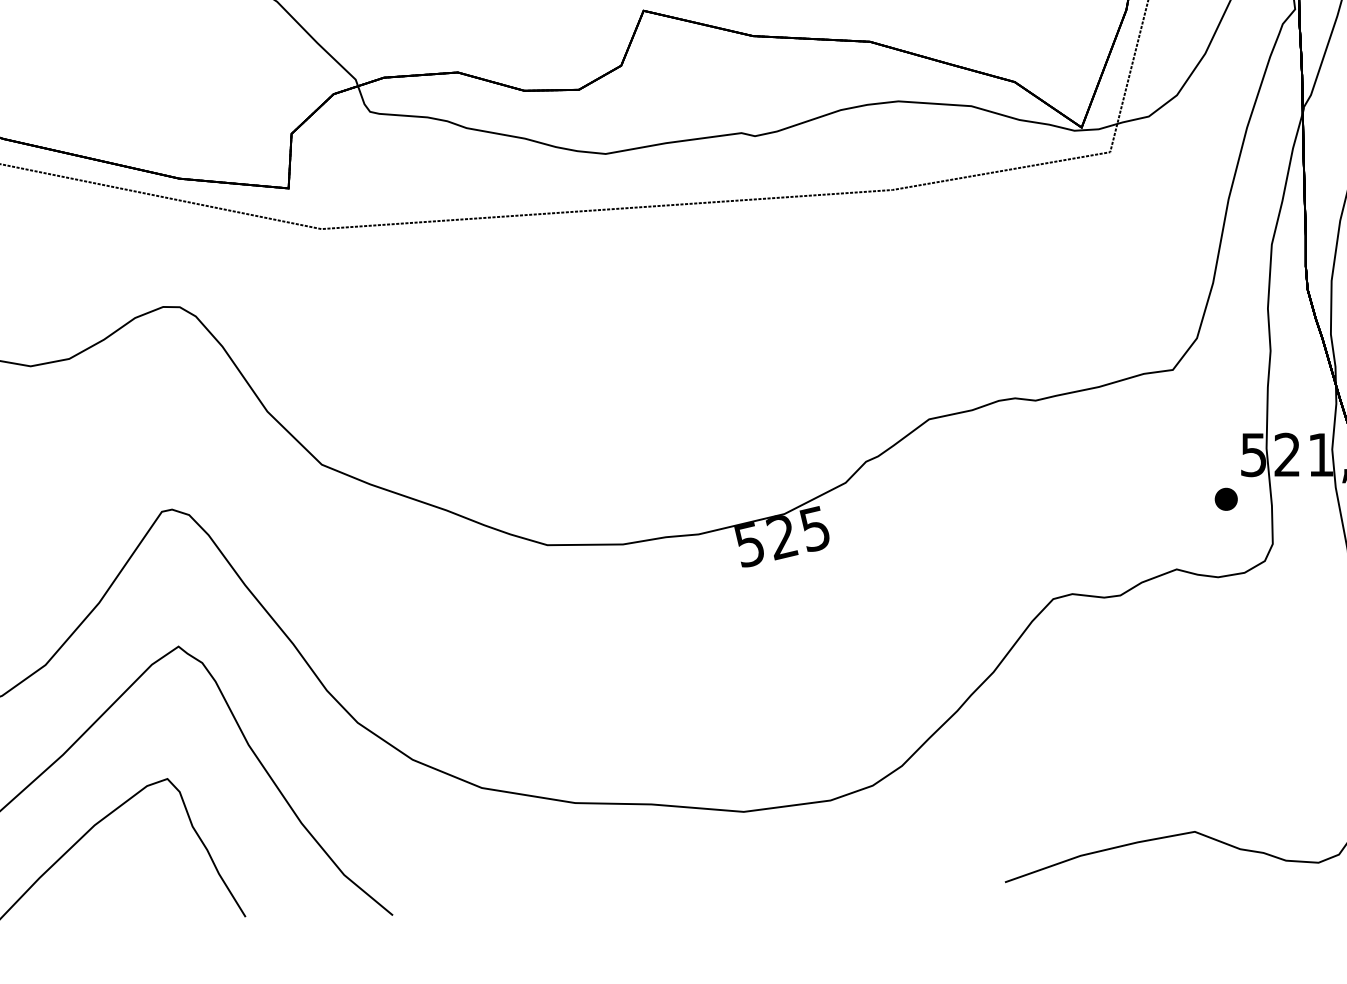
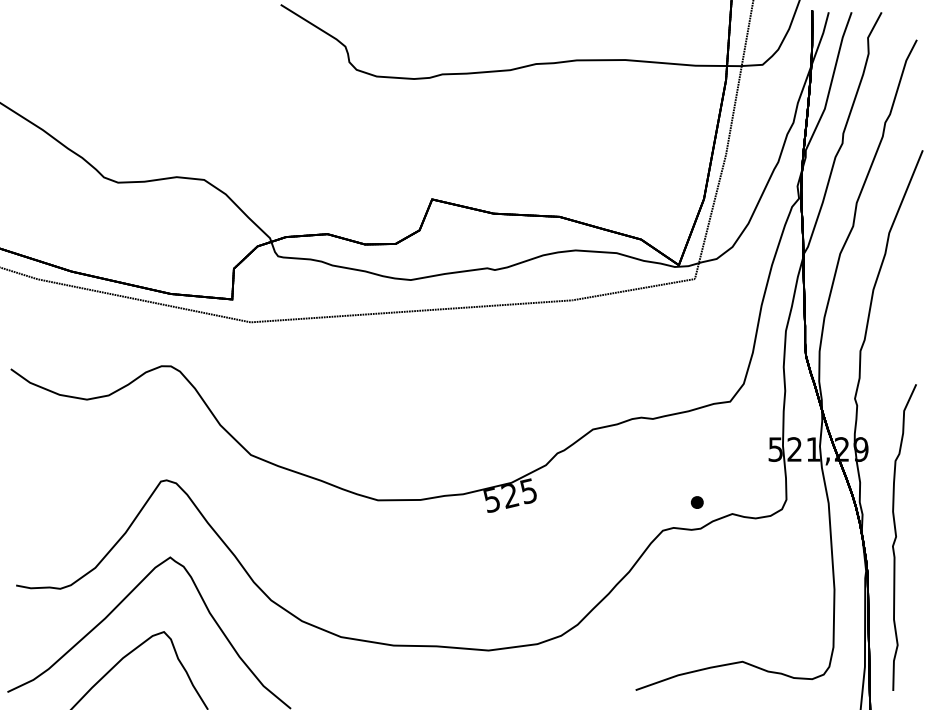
part: (1226, 499) -> (697, 502), moved

